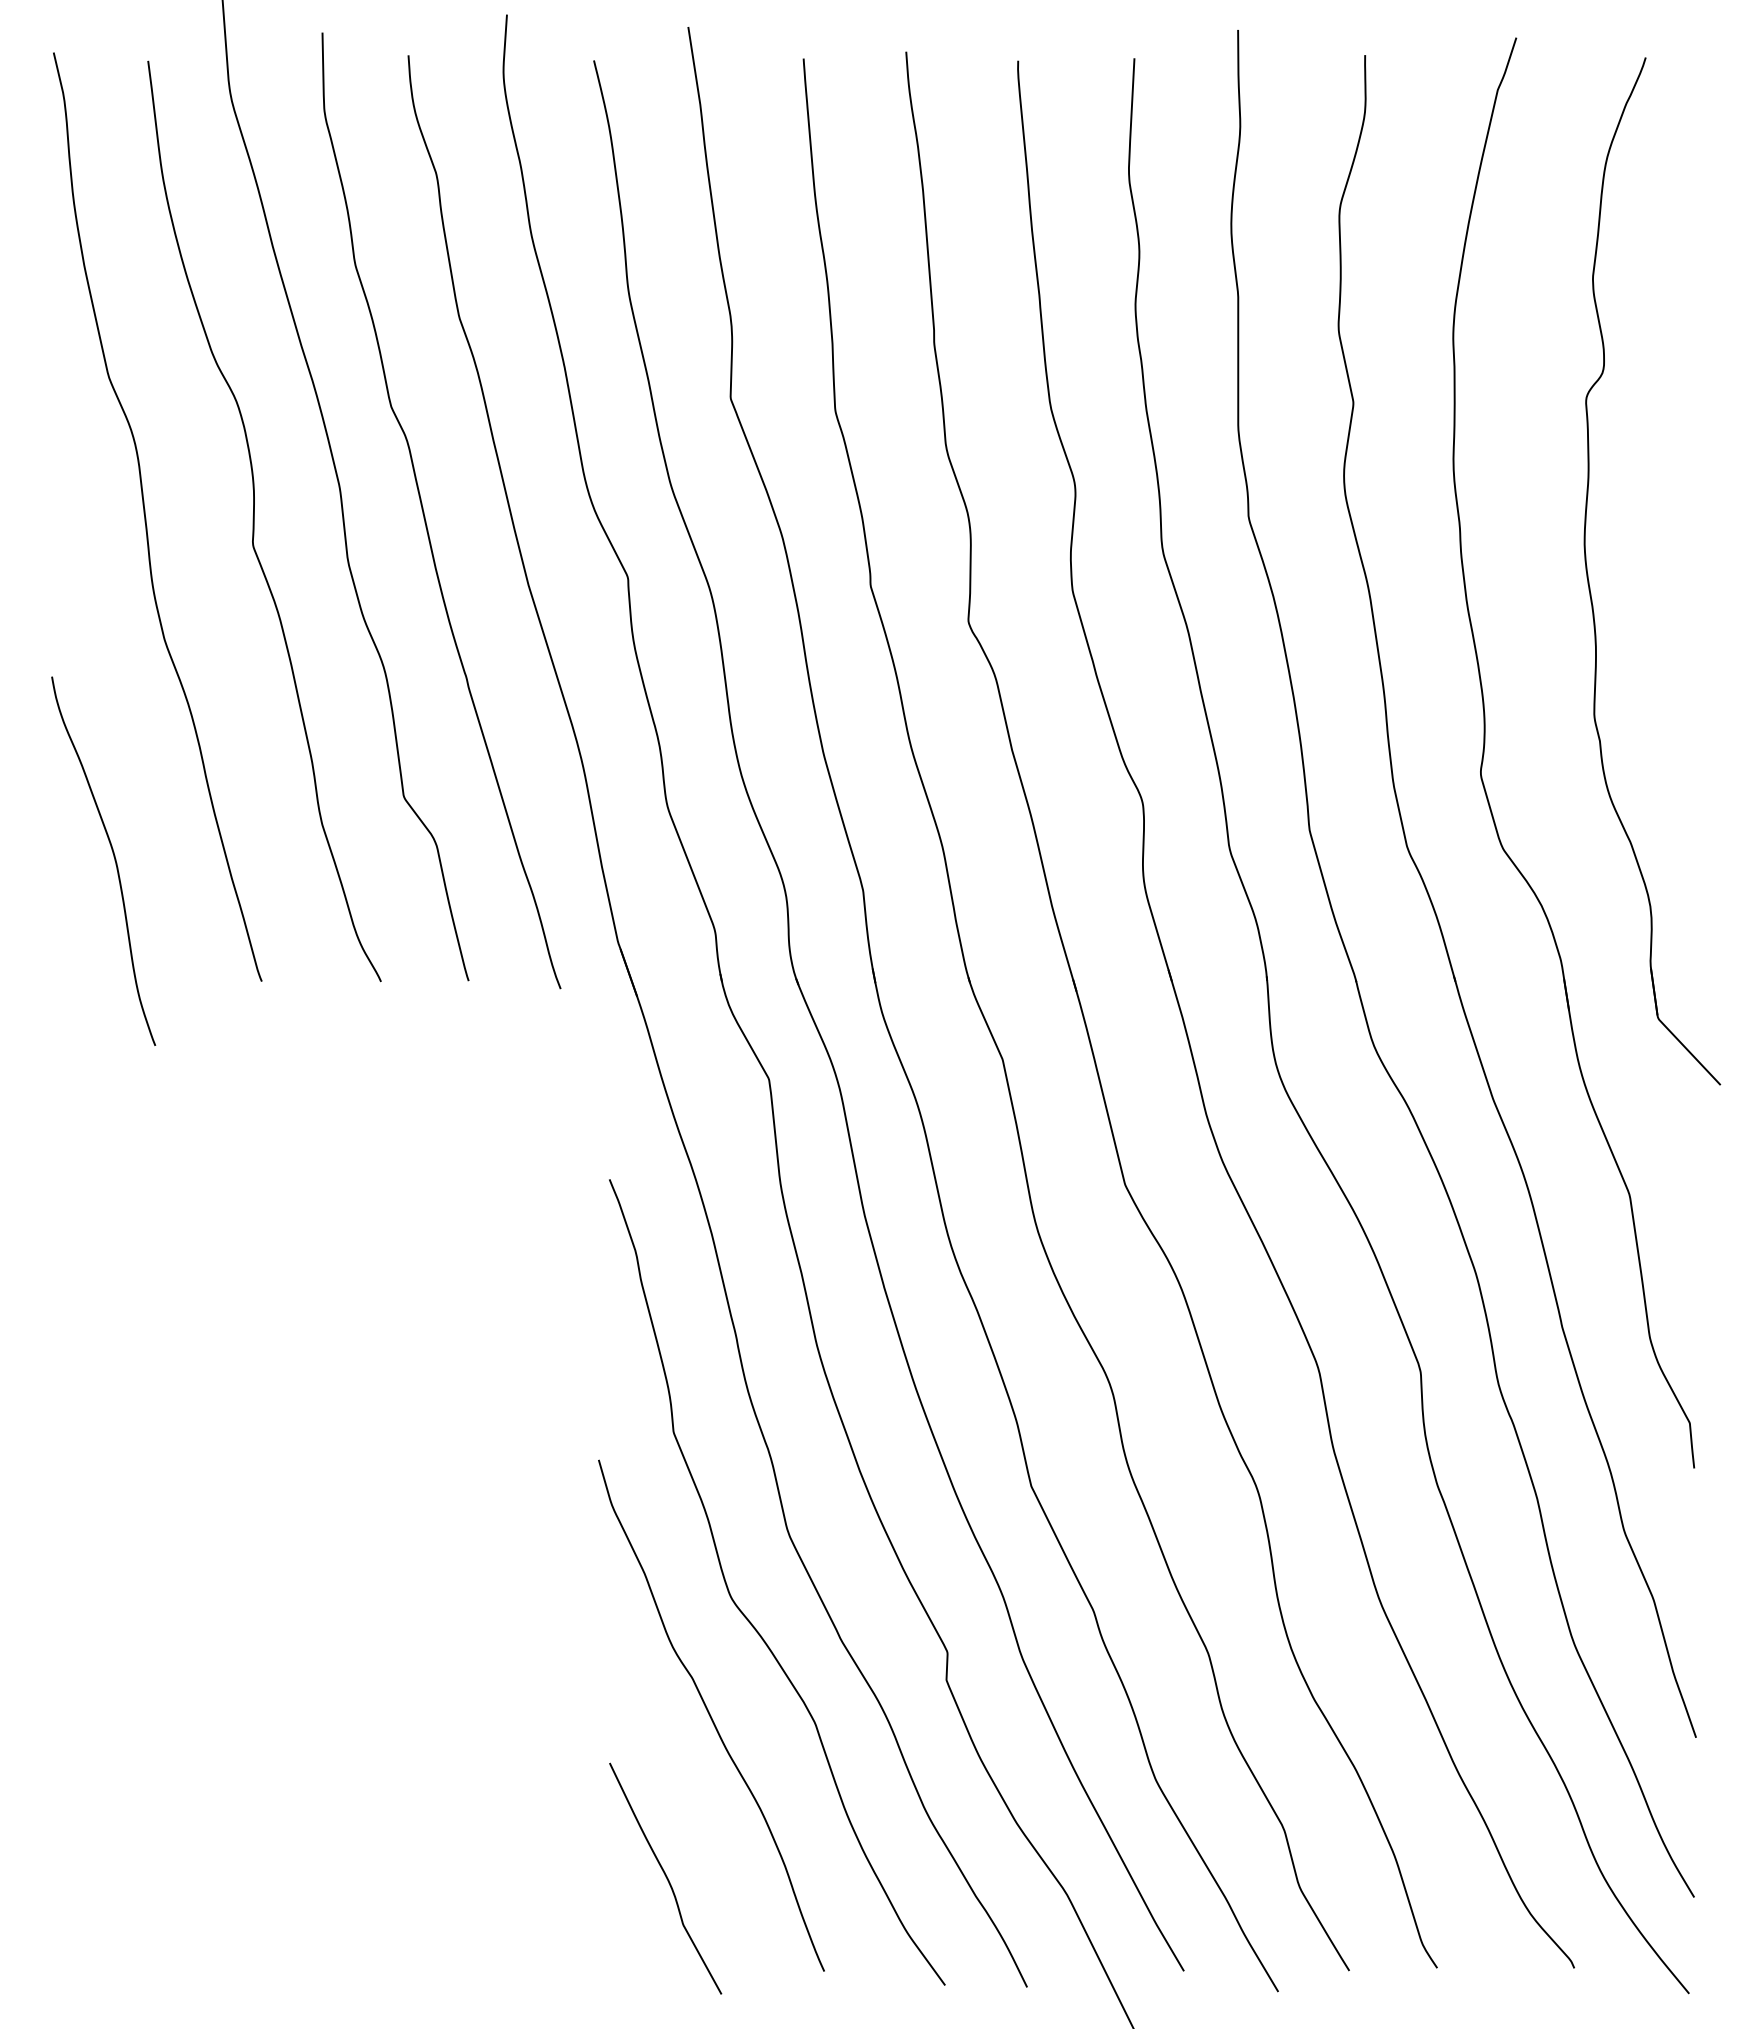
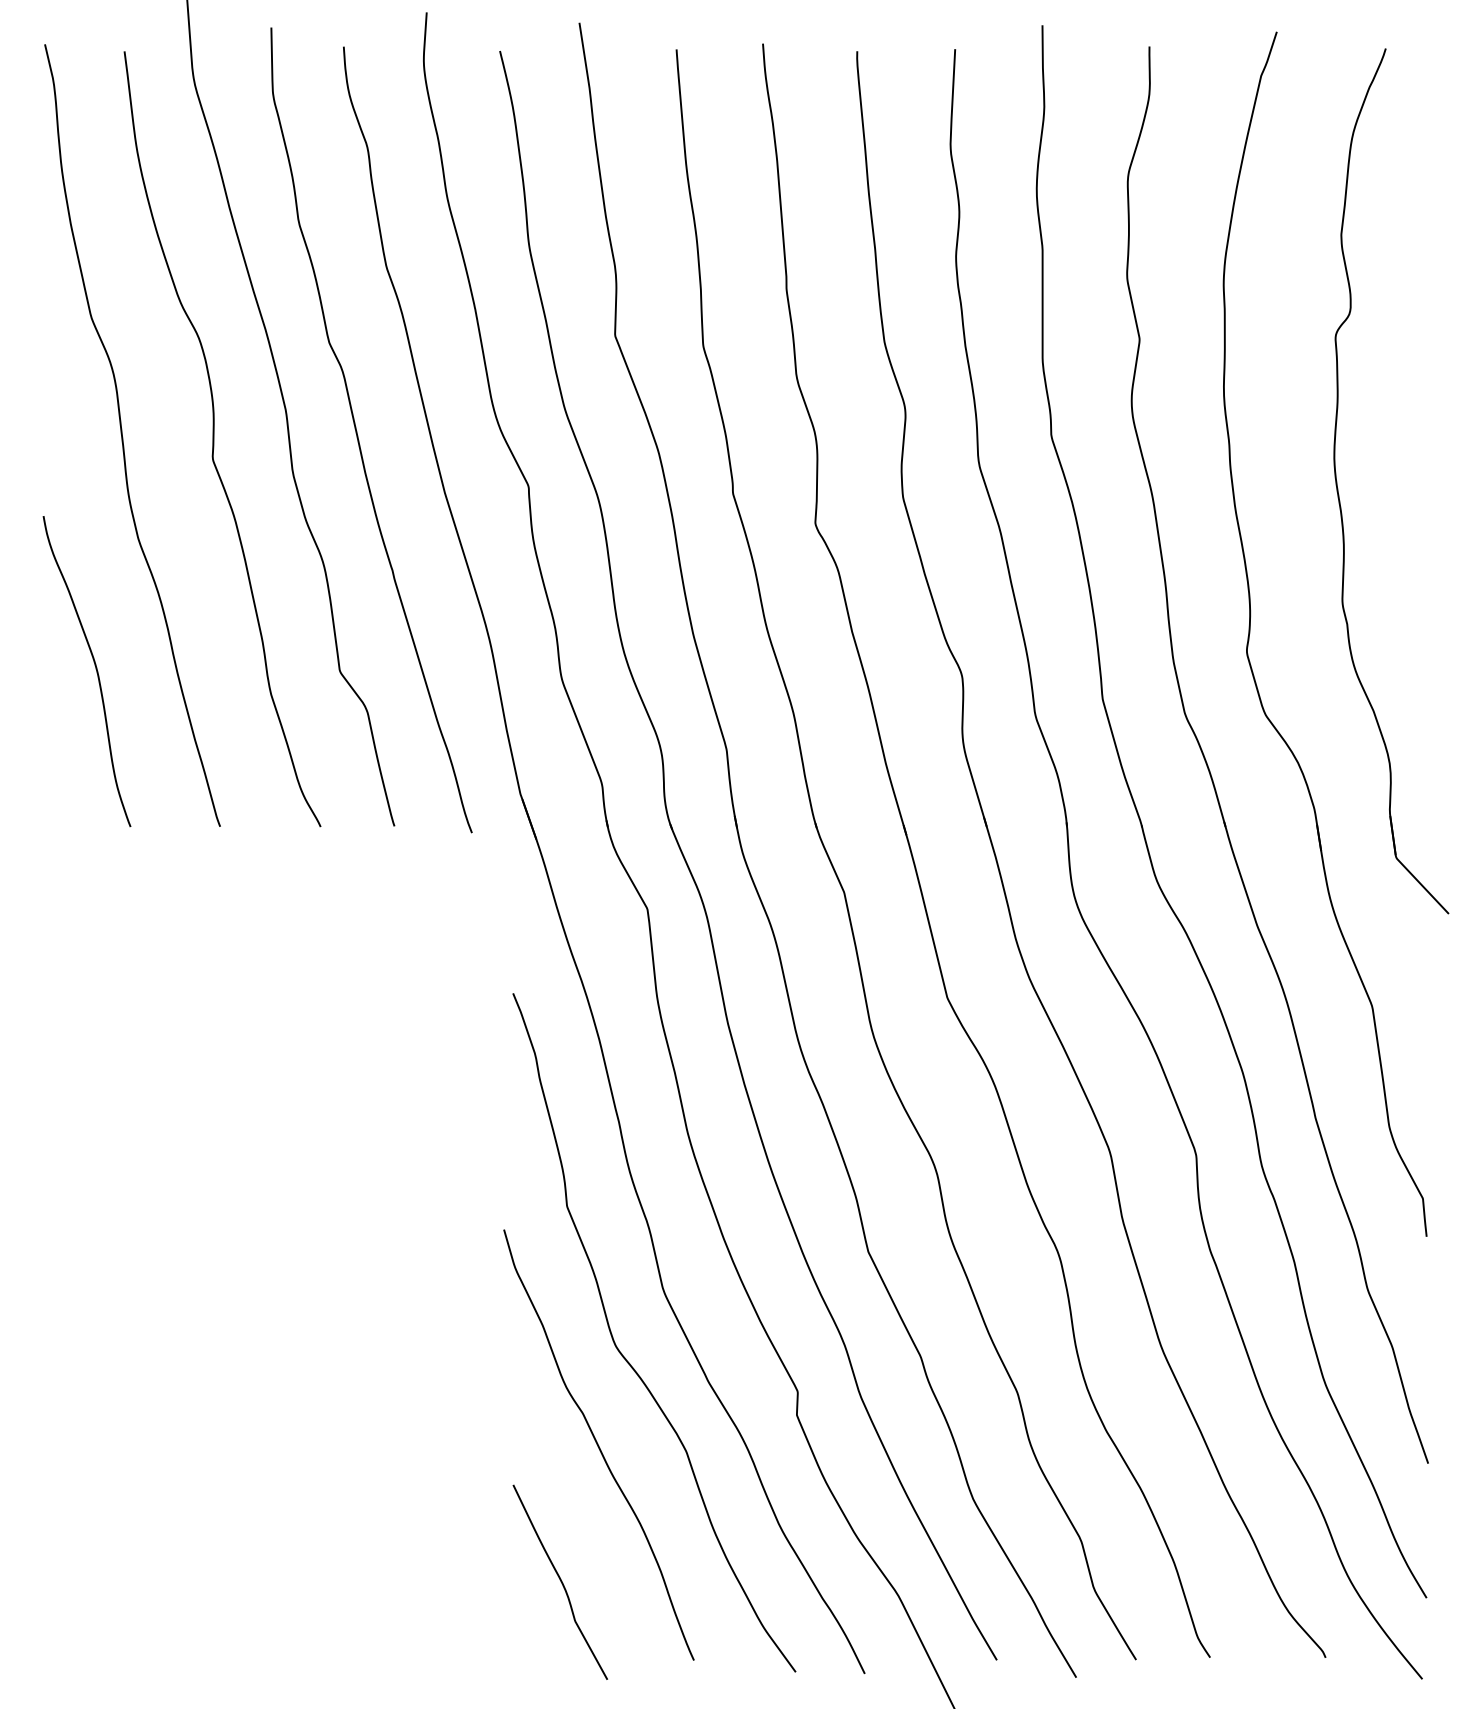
curve: (113, 857) -> (95, 668), moved

